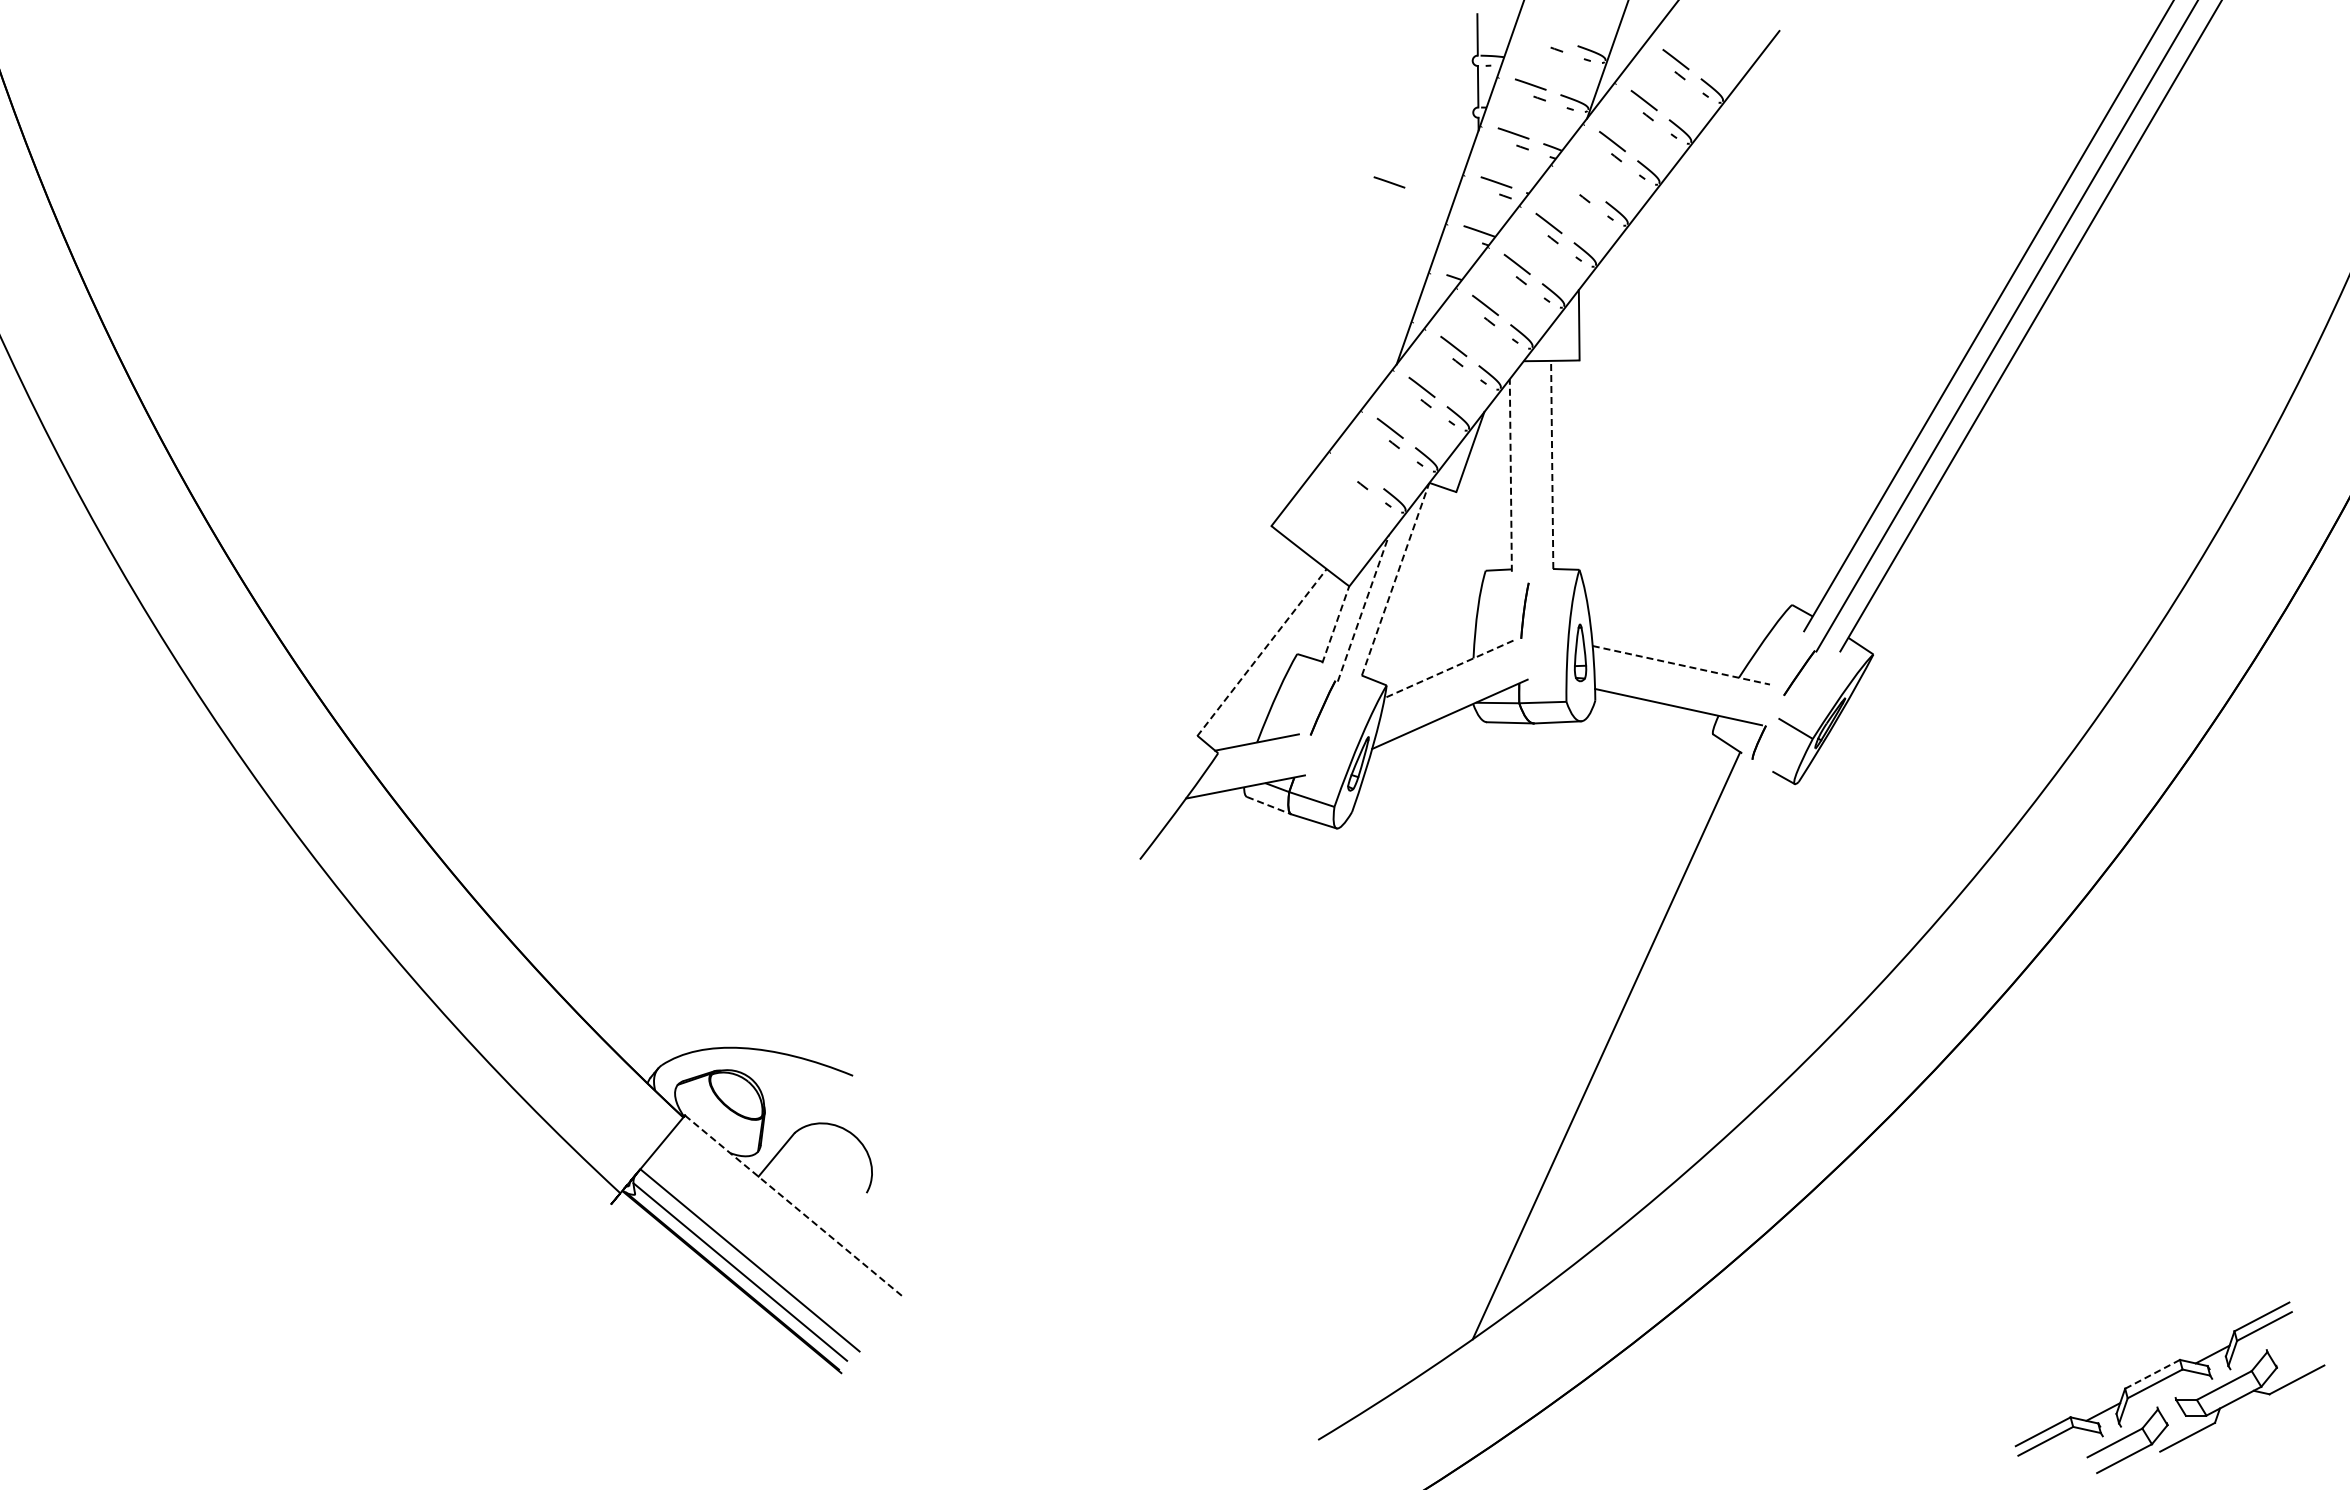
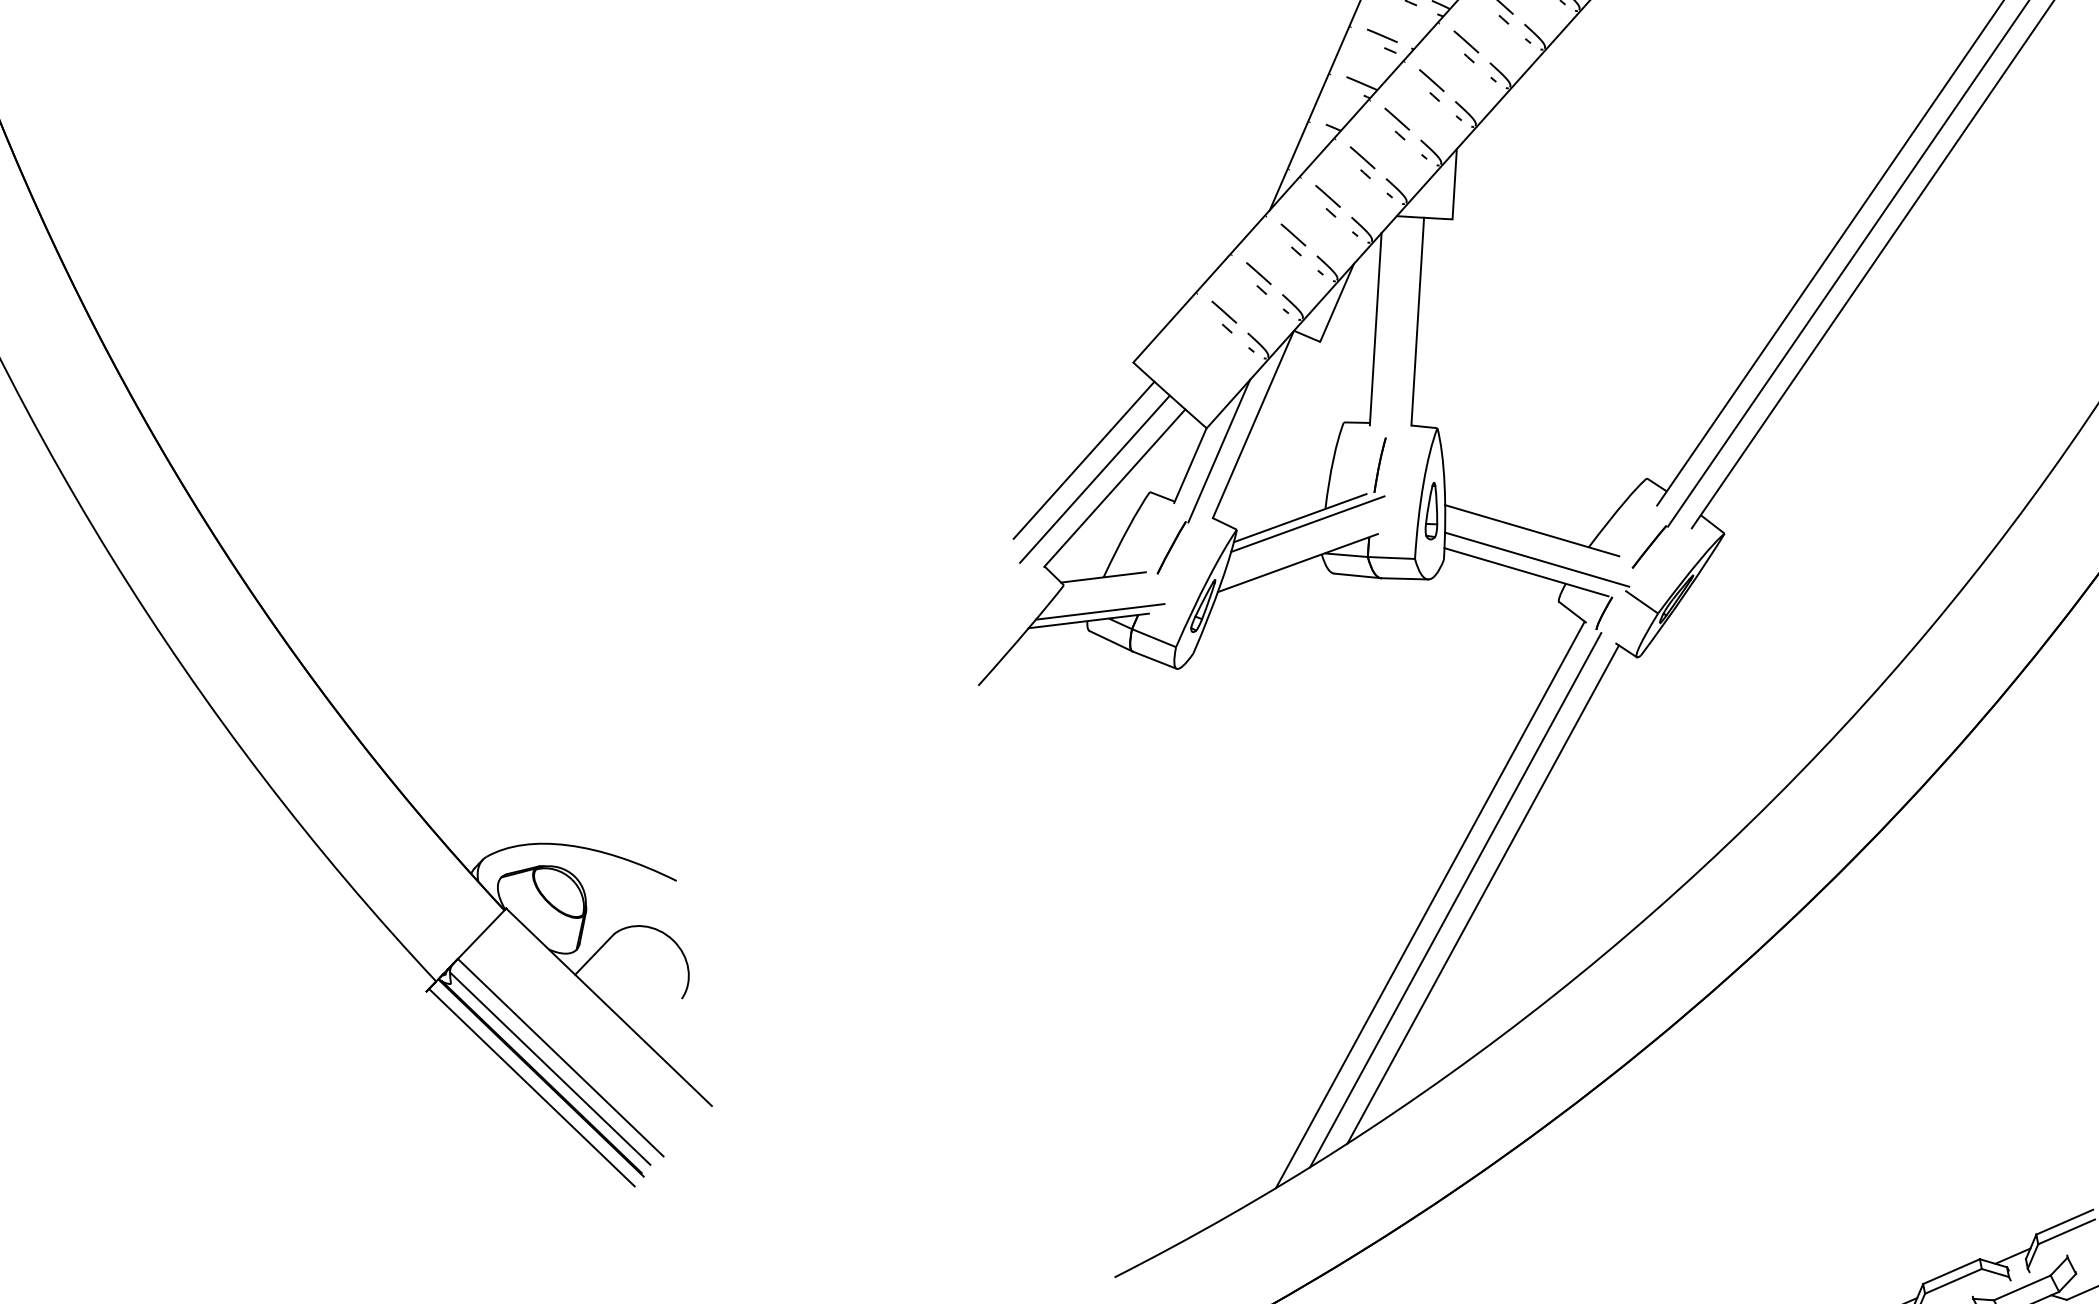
line: (1389, 182) -> (1275, 28), removed
line: (1580, 182) -> (1466, 41), added
line: (1552, 464) -> (1418, 321), dashed -> solid
line: (1358, 468) -> (1224, 311), added
line: (1510, 474) -> (1375, 328), dashed -> solid
line: (1395, 579) -> (1253, 424), dashed -> solid
line: (1363, 608) -> (1219, 451), dashed -> solid
line: (1335, 624) -> (1190, 465), dashed -> solid
line: (1228, 626) -> (1083, 459), added
line: (1241, 644) -> (1094, 478), added
line: (1261, 652) -> (1114, 487), dashed -> solid
line: (1681, 665) -> (1532, 530), dashed -> solid
line: (1449, 669) -> (1300, 518), dashed -> solid
line: (1456, 674) -> (1307, 523), added
line: (1688, 693) -> (1537, 559), added
line: (1255, 776) -> (1099, 611), added
line: (1269, 805) -> (1111, 641), dashed -> solid
line: (1658, 1031) -> (1483, 894), added
line: (1631, 1039) -> (1455, 900), added
line: (794, 1206) -> (608, 1007), dashed -> solid
line: (722, 1292) -> (530, 1087), added
line: (2152, 1374) -> (1951, 1271), dashed -> solid

